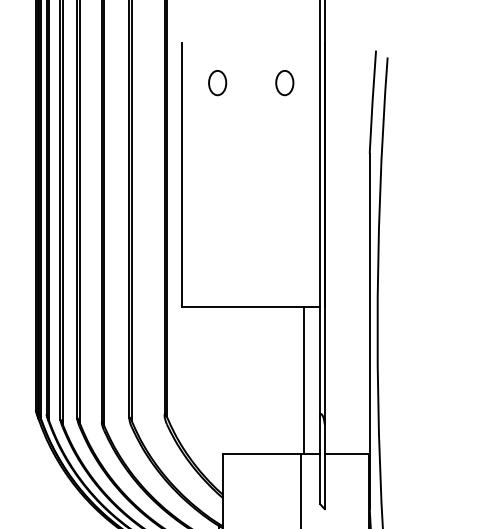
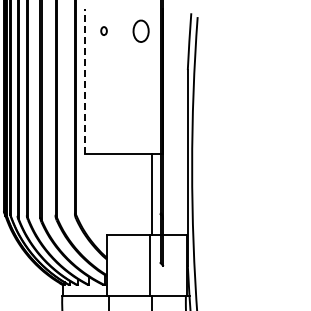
part: (216, 81) -> (103, 30), size x0.6
part: (283, 81) -> (140, 30), size x1.6
line: (182, 174) -> (84, 81), solid -> dashed

